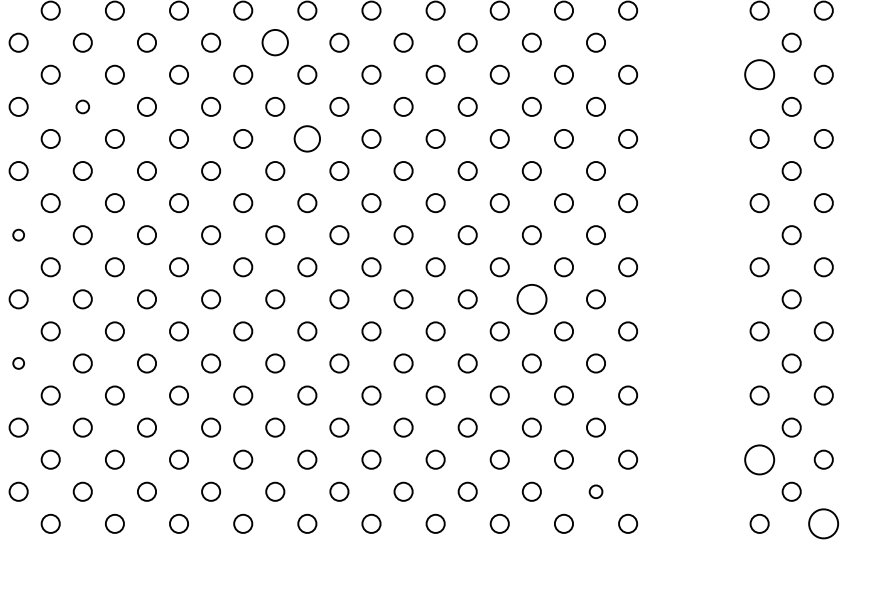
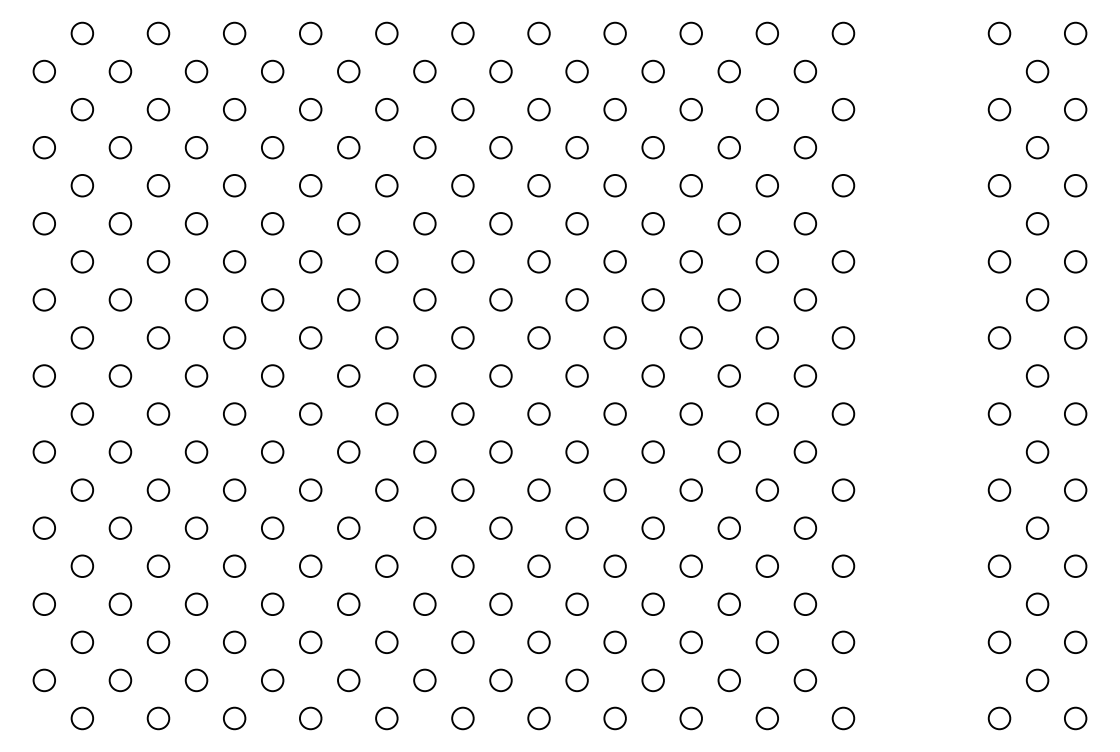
circle: (274, 42) -> (424, 147), size x0.71
circle: (759, 74) -> (999, 185), size x0.62
circle: (82, 106) -> (196, 223), size x1.43
circle: (306, 138) -> (462, 261), size x0.71
circle: (18, 234) -> (120, 375), size x1.67
circle: (531, 298) -> (728, 451), size x0.62
circle: (18, 362) -> (120, 527), size x1.67
circle: (759, 458) -> (999, 641), size x0.62
circle: (596, 491) -> (805, 680), size x1.43
circle: (823, 523) -> (1075, 718), size x0.62

